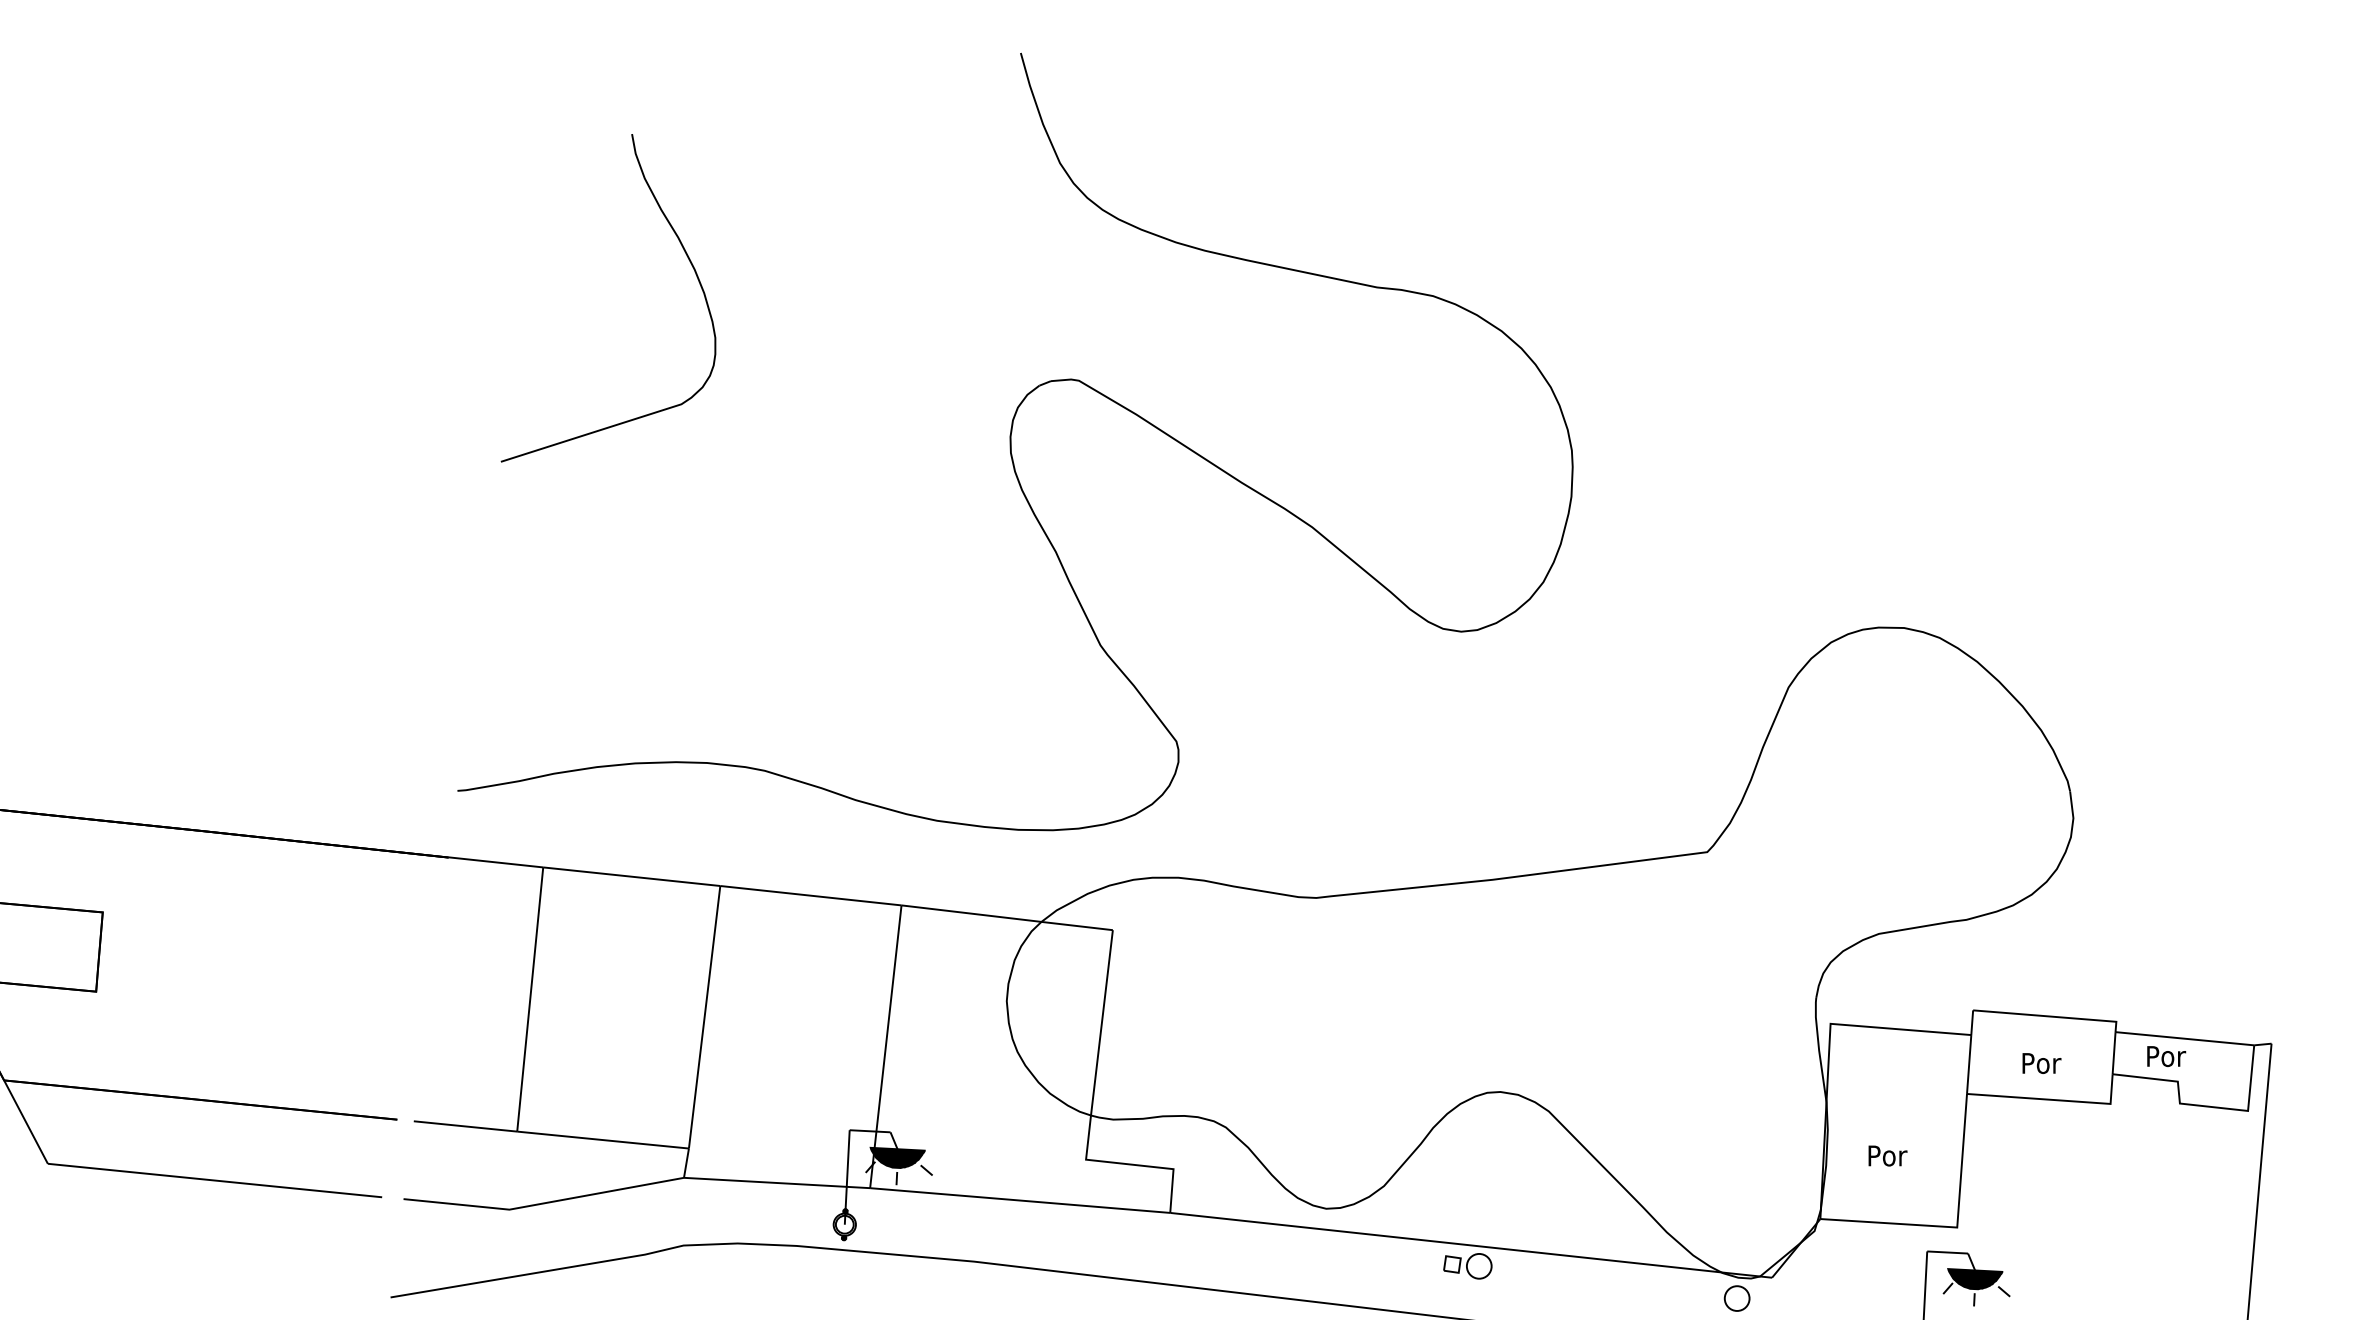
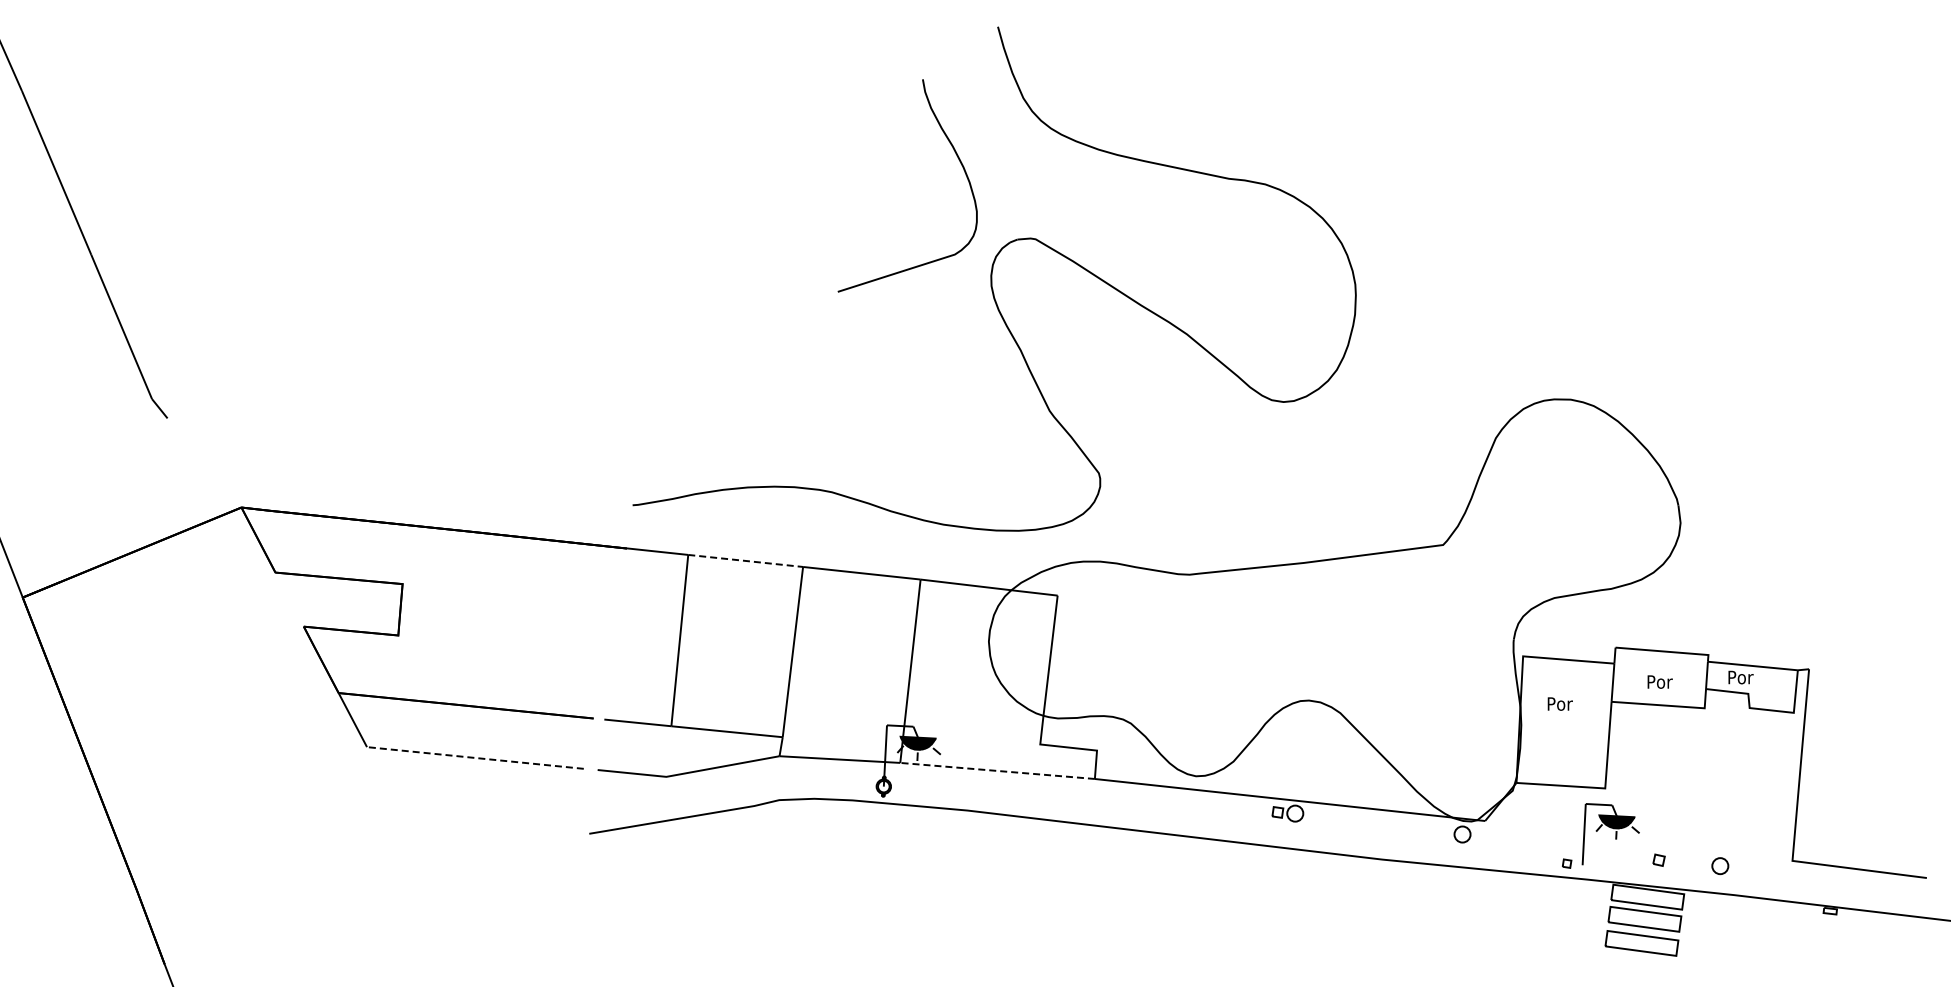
curve: (683, 253) -> (956, 156), moved
line: (631, 876) -> (745, 560), solid -> dashed
text: (1886, 1155) -> (1559, 703), moved
line: (215, 1179) -> (475, 757), solid -> dashed
line: (1020, 1199) -> (997, 770), solid -> dashed

